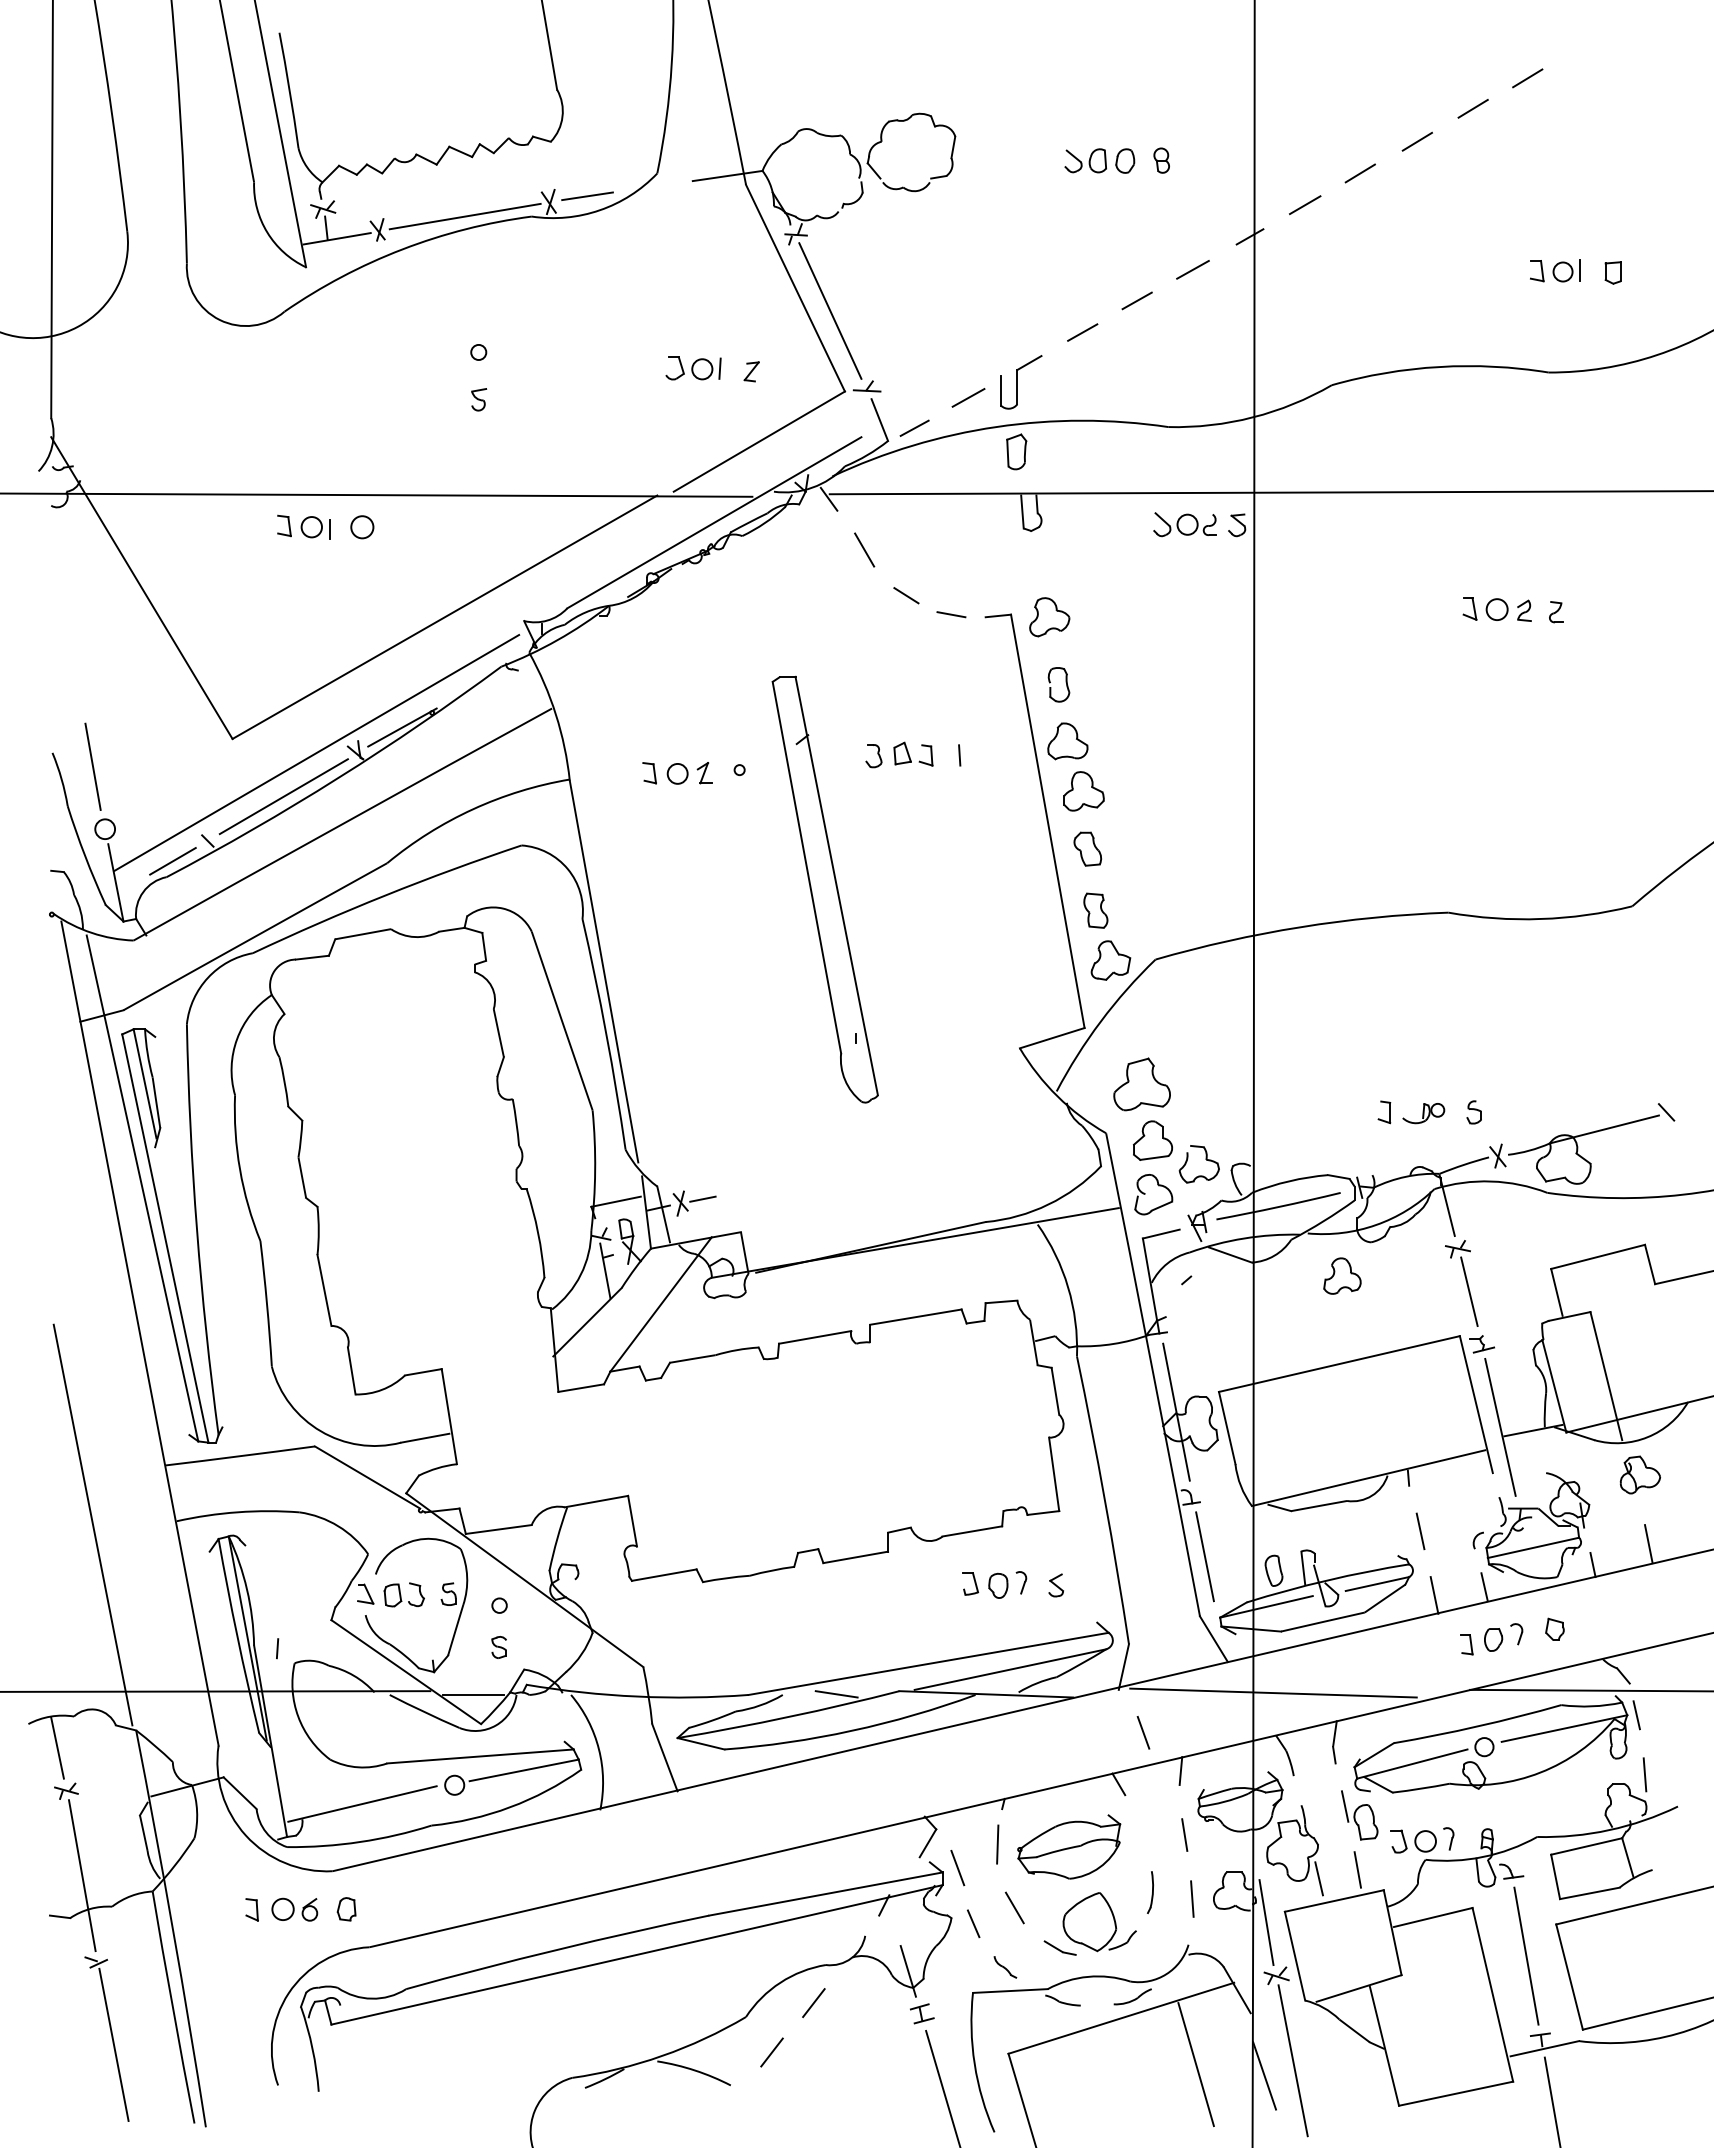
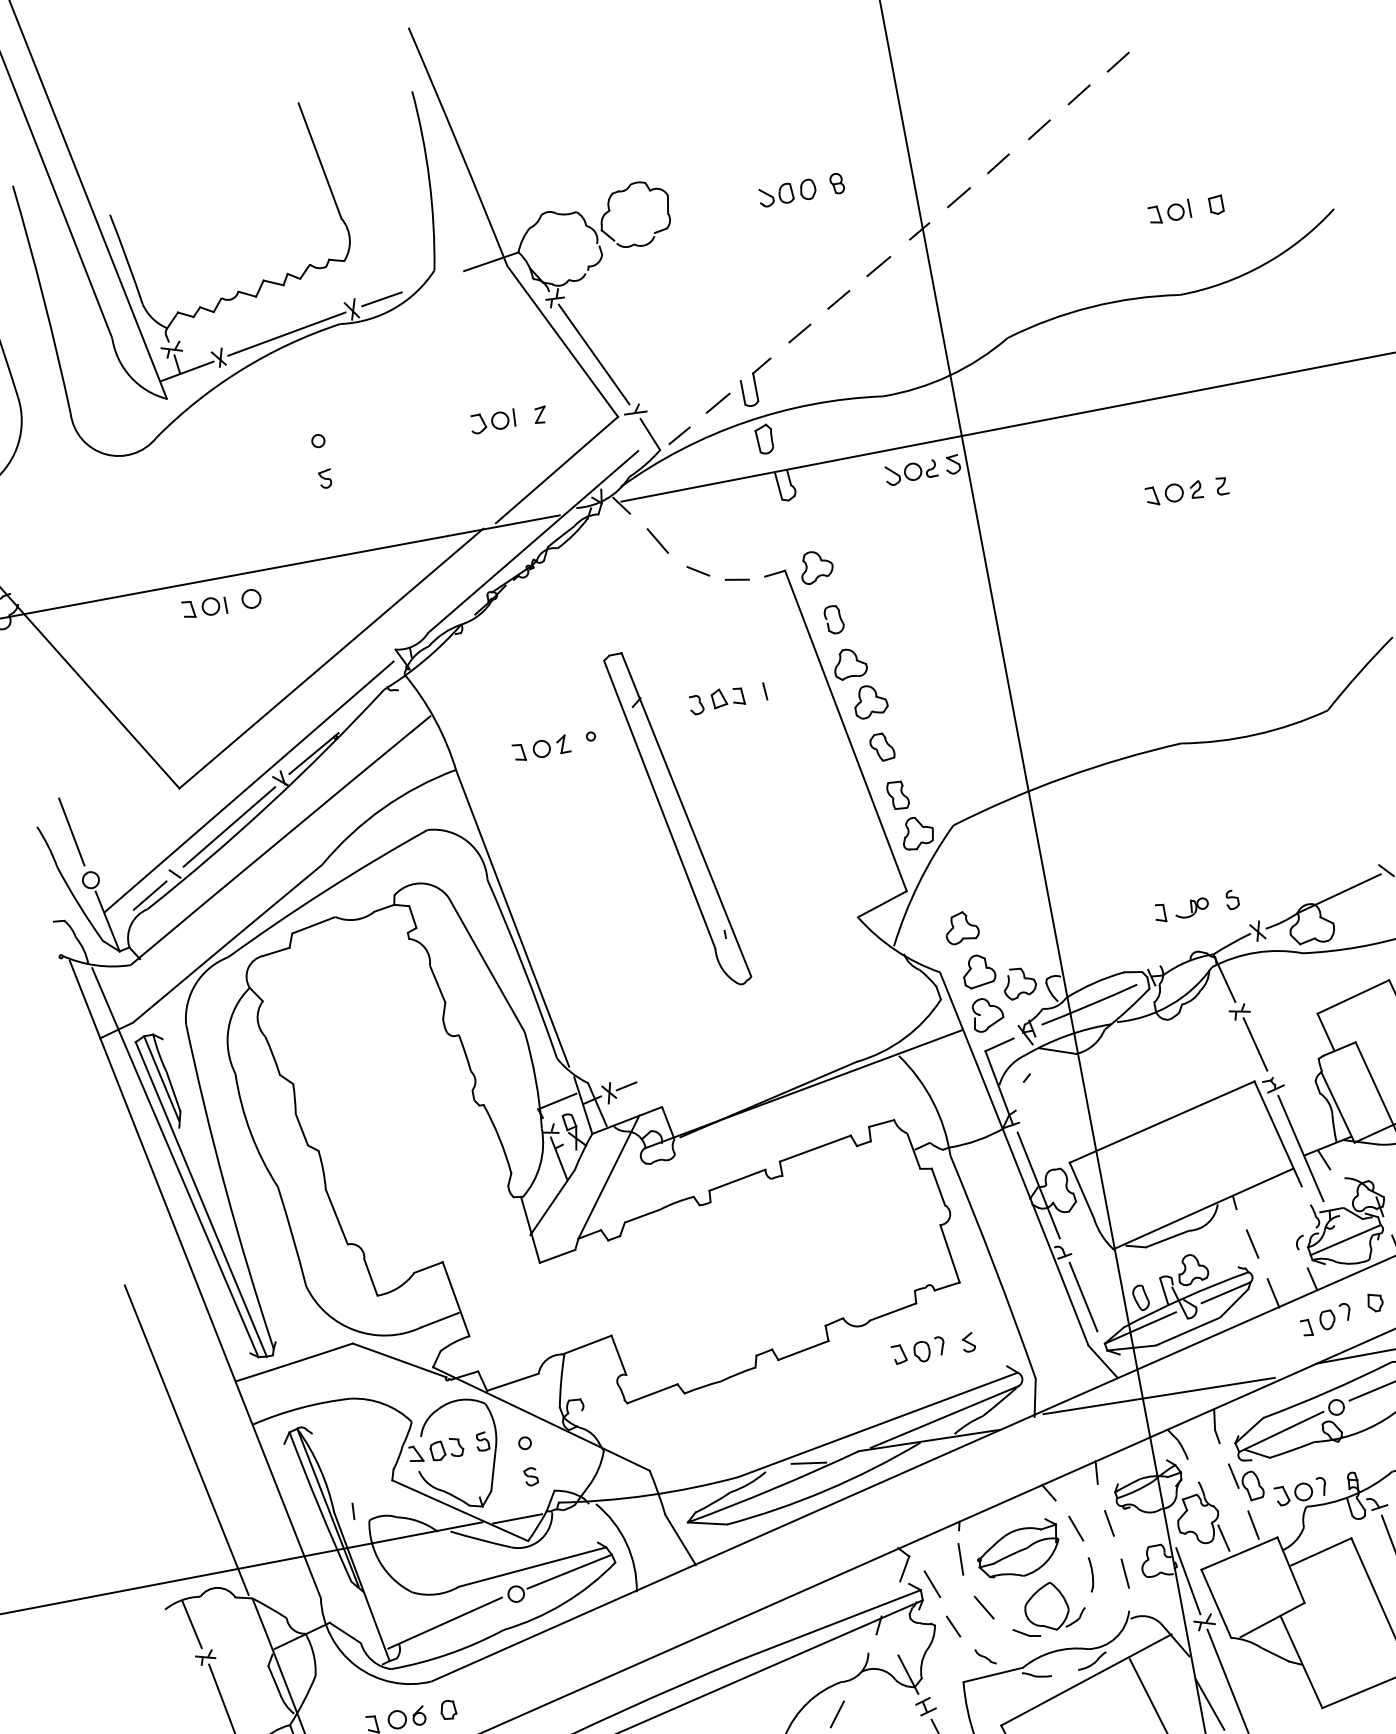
part: (1142, 1084) -> (961, 927), size x0.71
part: (1342, 1275) -> (1192, 1268), moved
line: (1525, 1446) -> (1323, 1160), added
line: (1143, 1732) -> (1076, 1528), moved

